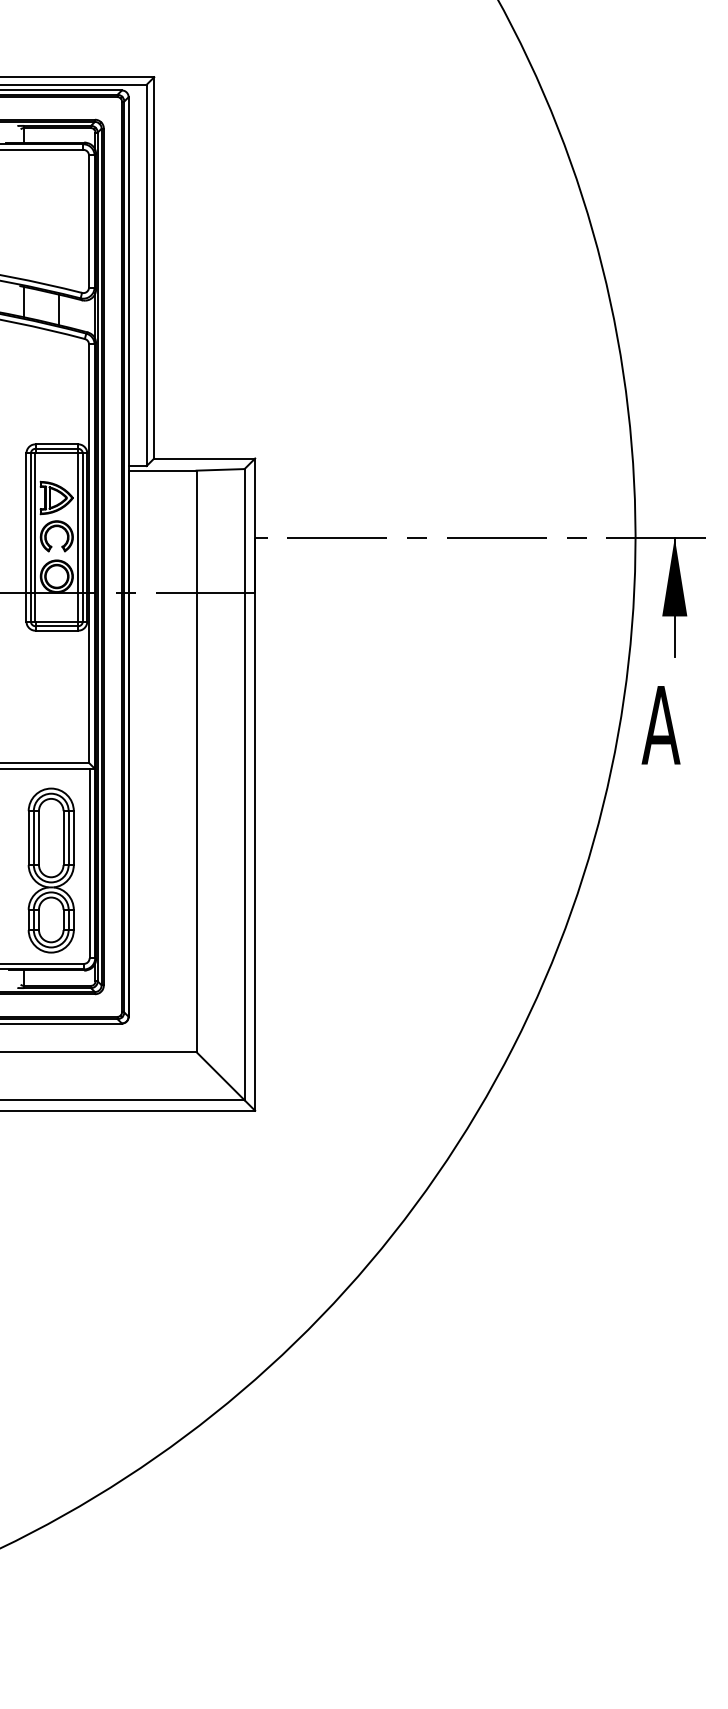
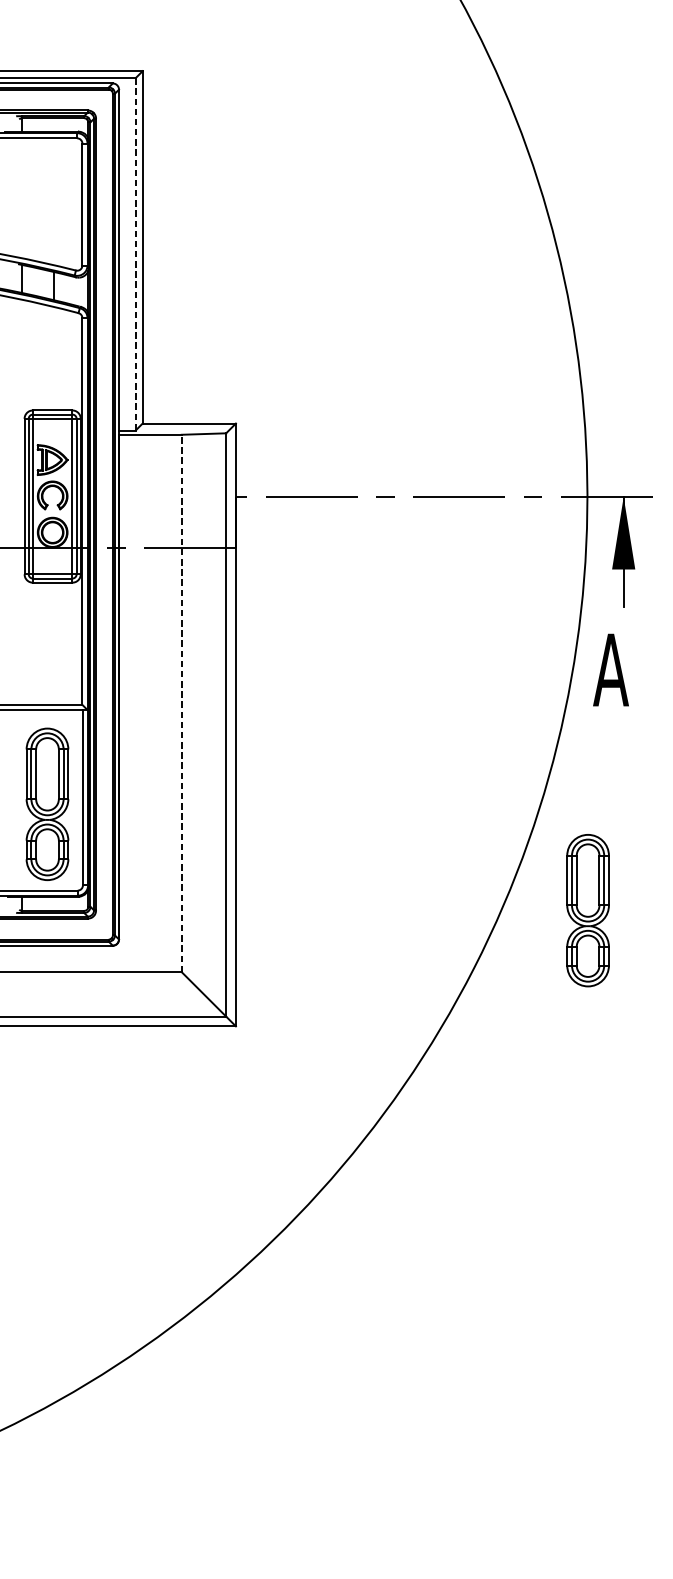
line: (146, 275) -> (135, 254), solid -> dashed
line: (196, 761) -> (181, 703), solid -> dashed
part: (635, 985) -> (587, 910), added

